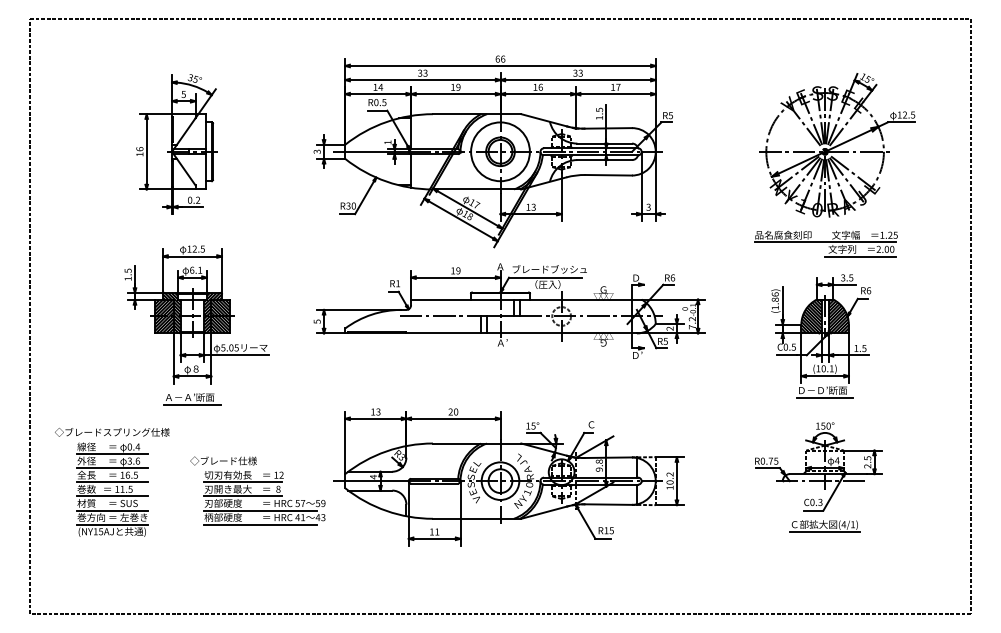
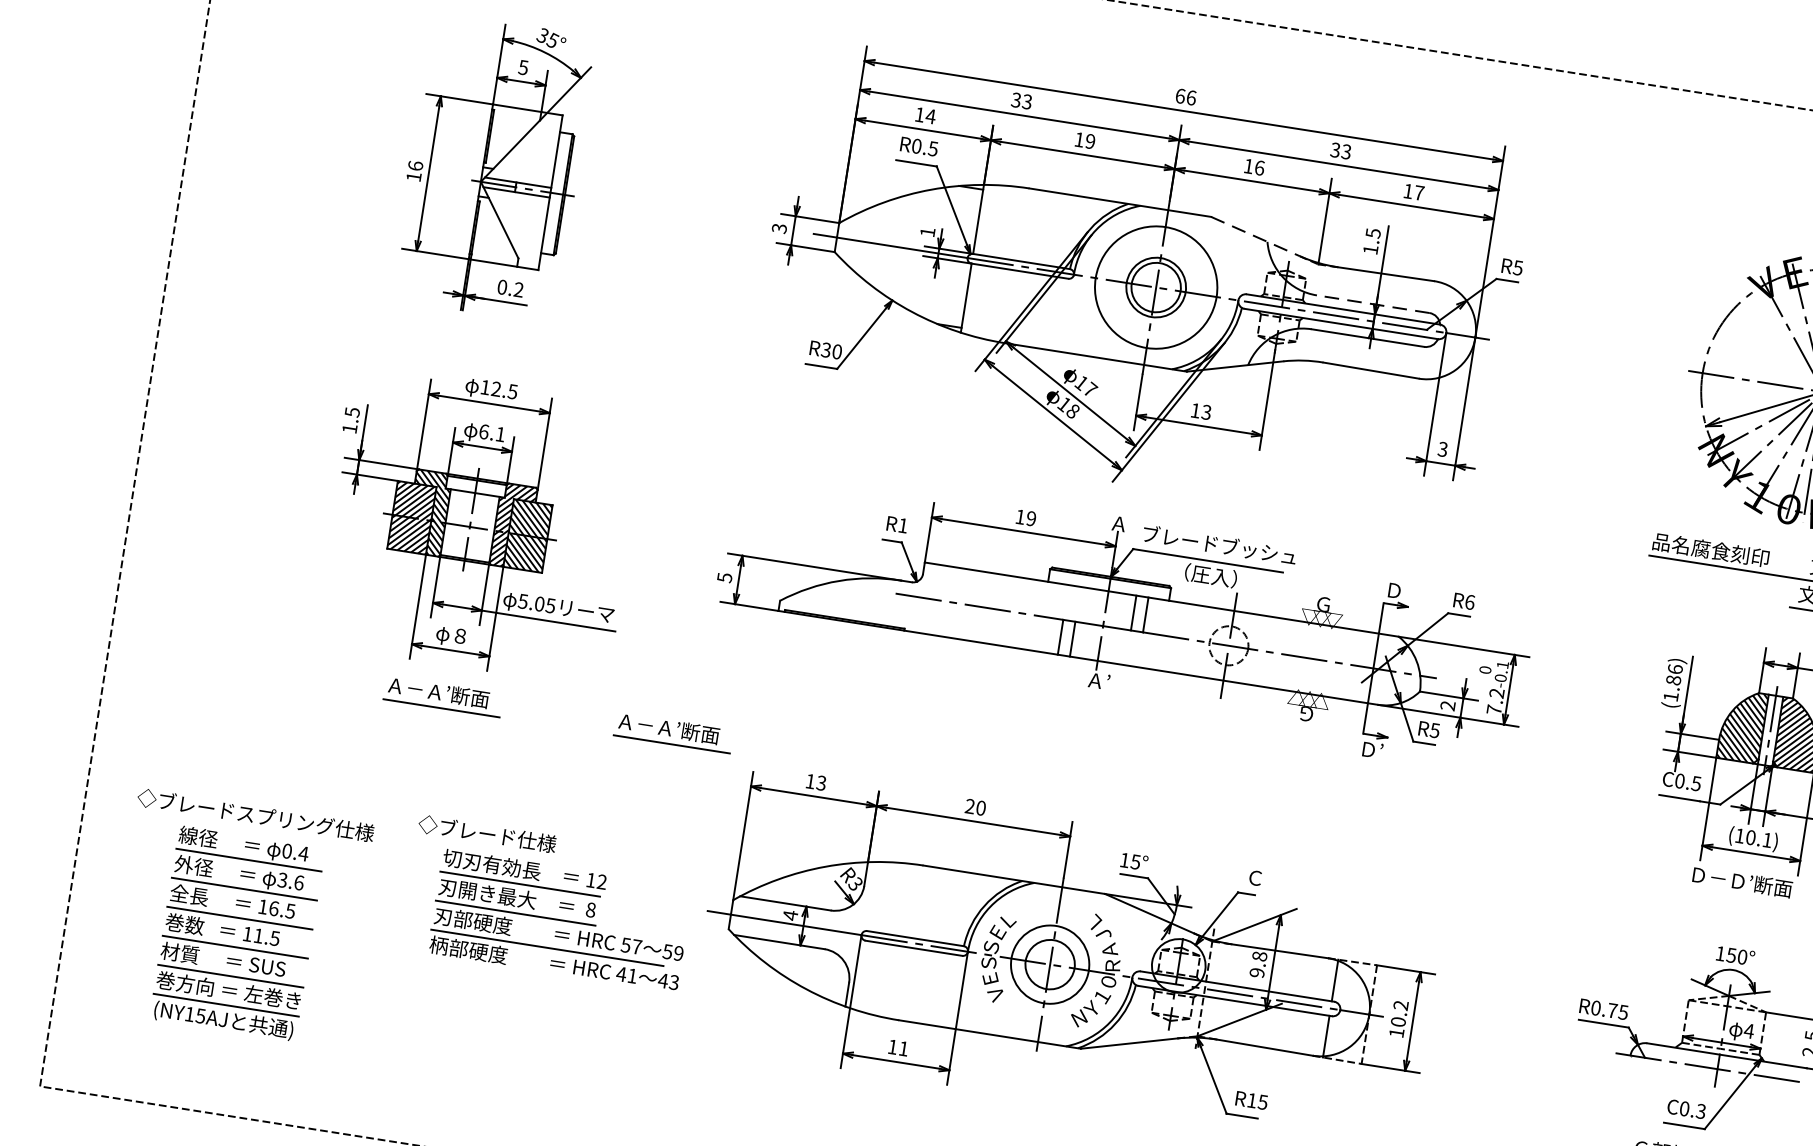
line: (544, 120) -> (1256, 237), solid -> dashed
line: (604, 143) -> (1372, 303), solid -> dashed
line: (824, 397) -> (1743, 896), removed
part: (304, 399) -> (673, 733), added
part: (112, 482) -> (240, 918), moved
line: (260, 524) -> (542, 976), removed

